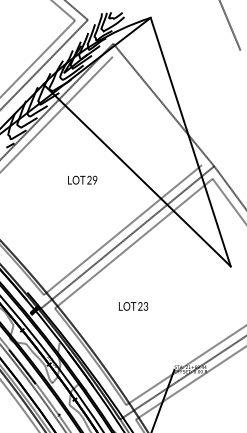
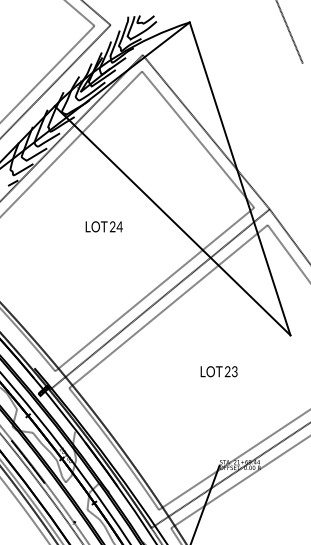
line: (157, 110) -> (198, 139), added
text: (94, 179) -> (119, 226), 29 -> 24
text: (133, 306) -> (218, 371), moved

